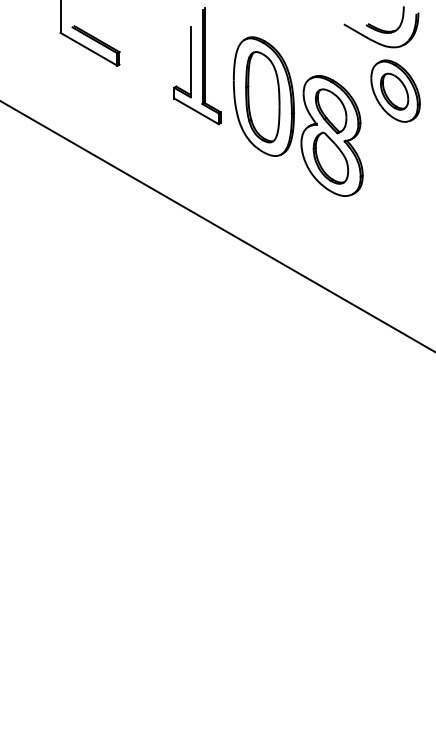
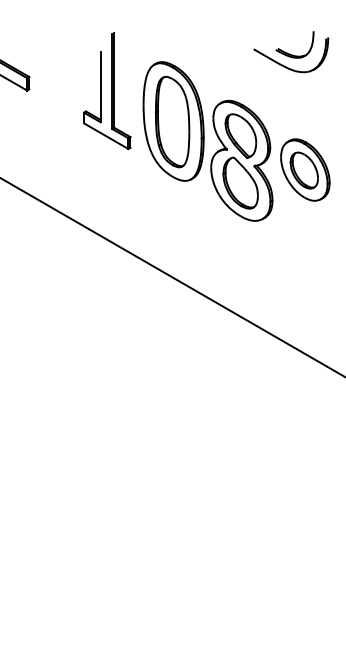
part: (395, 90) -> (305, 169), moved

